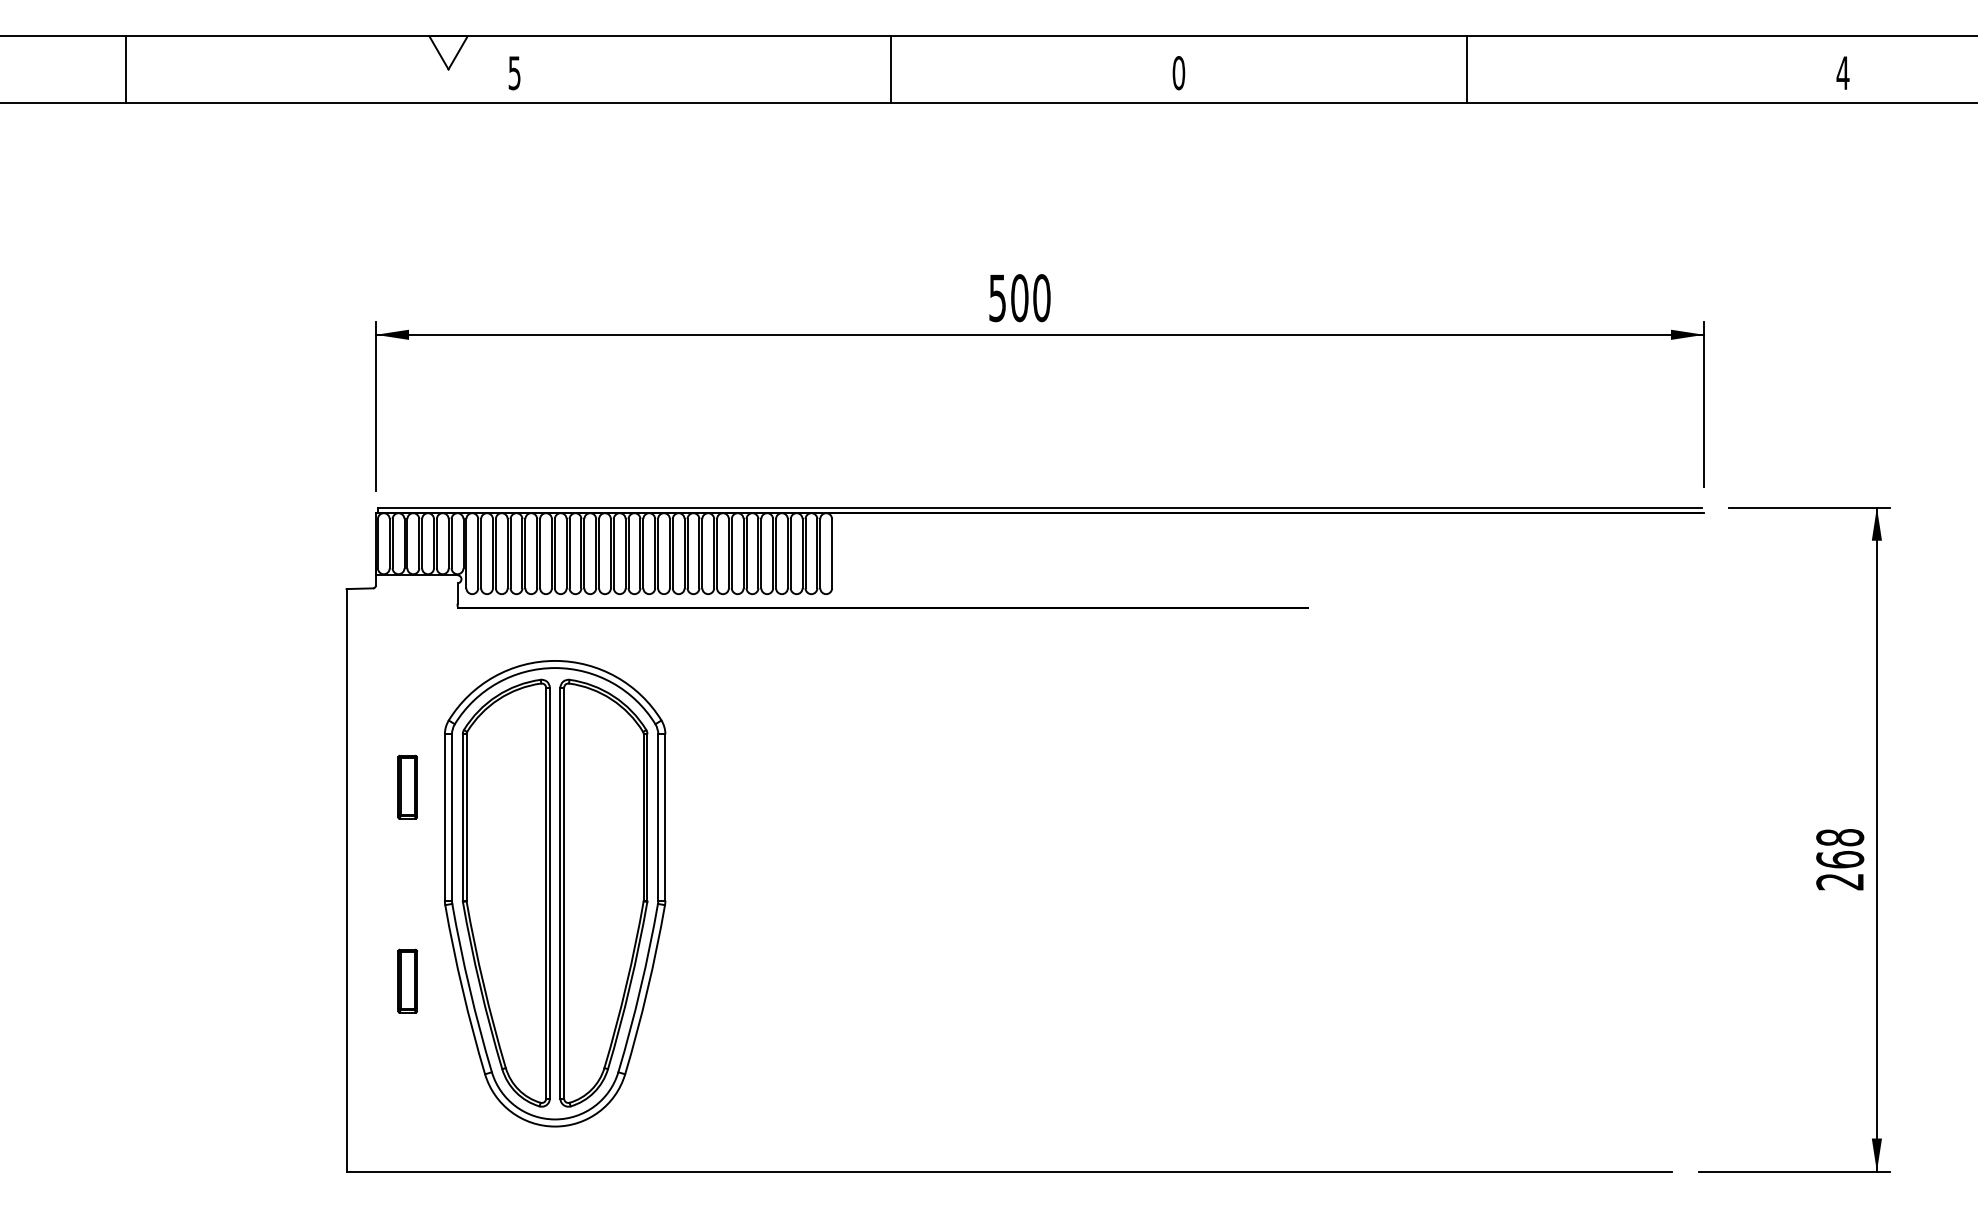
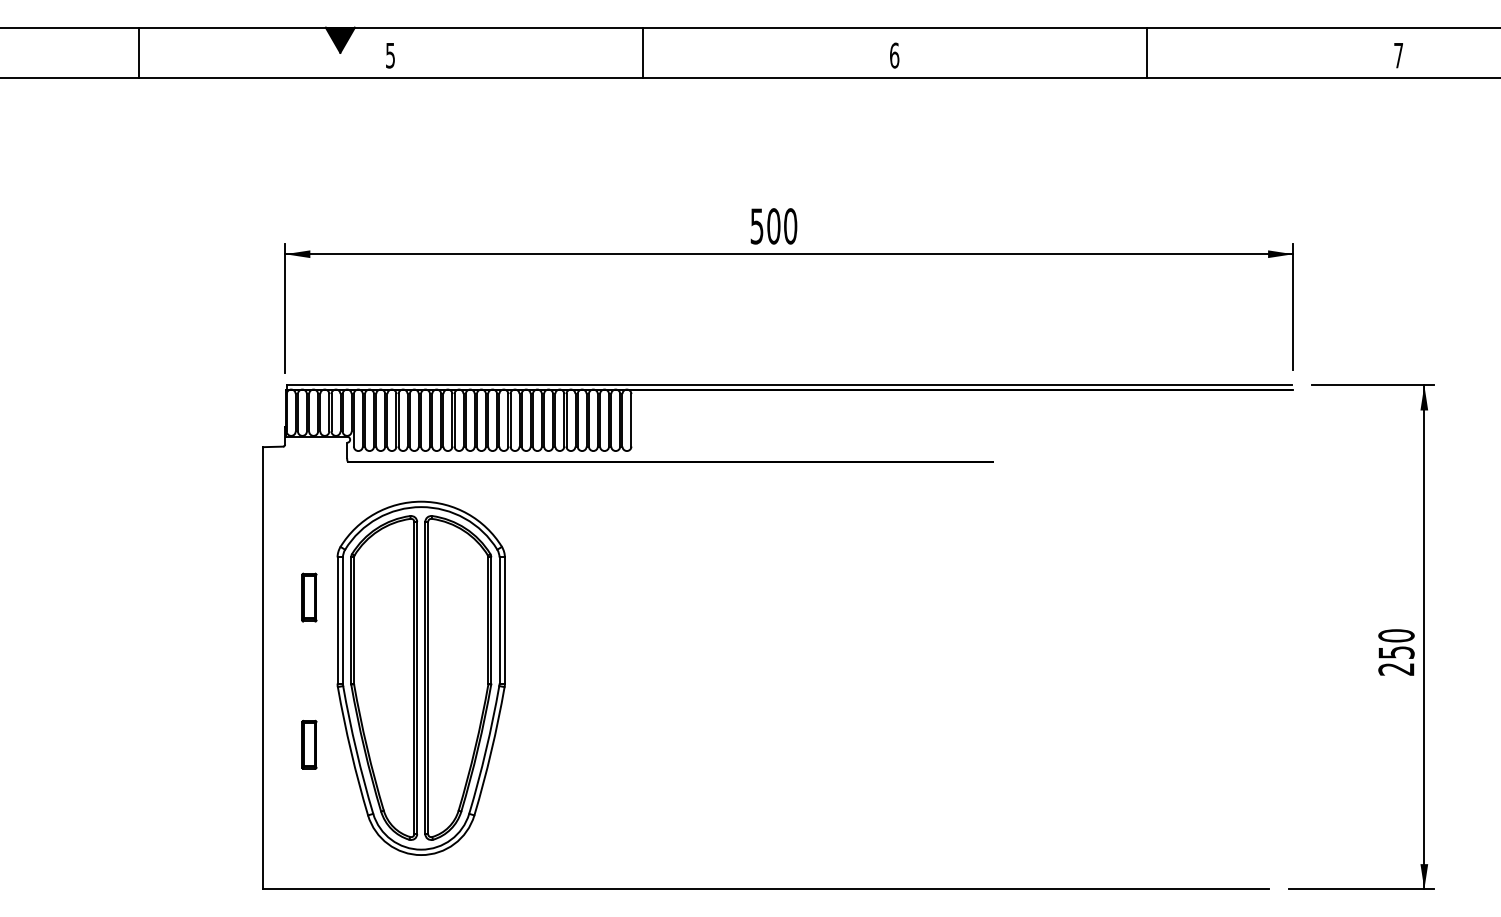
fill: (448, 52) -> (340, 39), added
line: (125, 69) -> (138, 52), moved
line: (891, 69) -> (643, 52), moved
line: (1467, 69) -> (1147, 52), moved
text: (1842, 72) -> (1398, 55), 4 -> 7
text: (1178, 73) -> (894, 55), 0 -> 6
text: (1840, 848) -> (1396, 644), 268 -> 250

